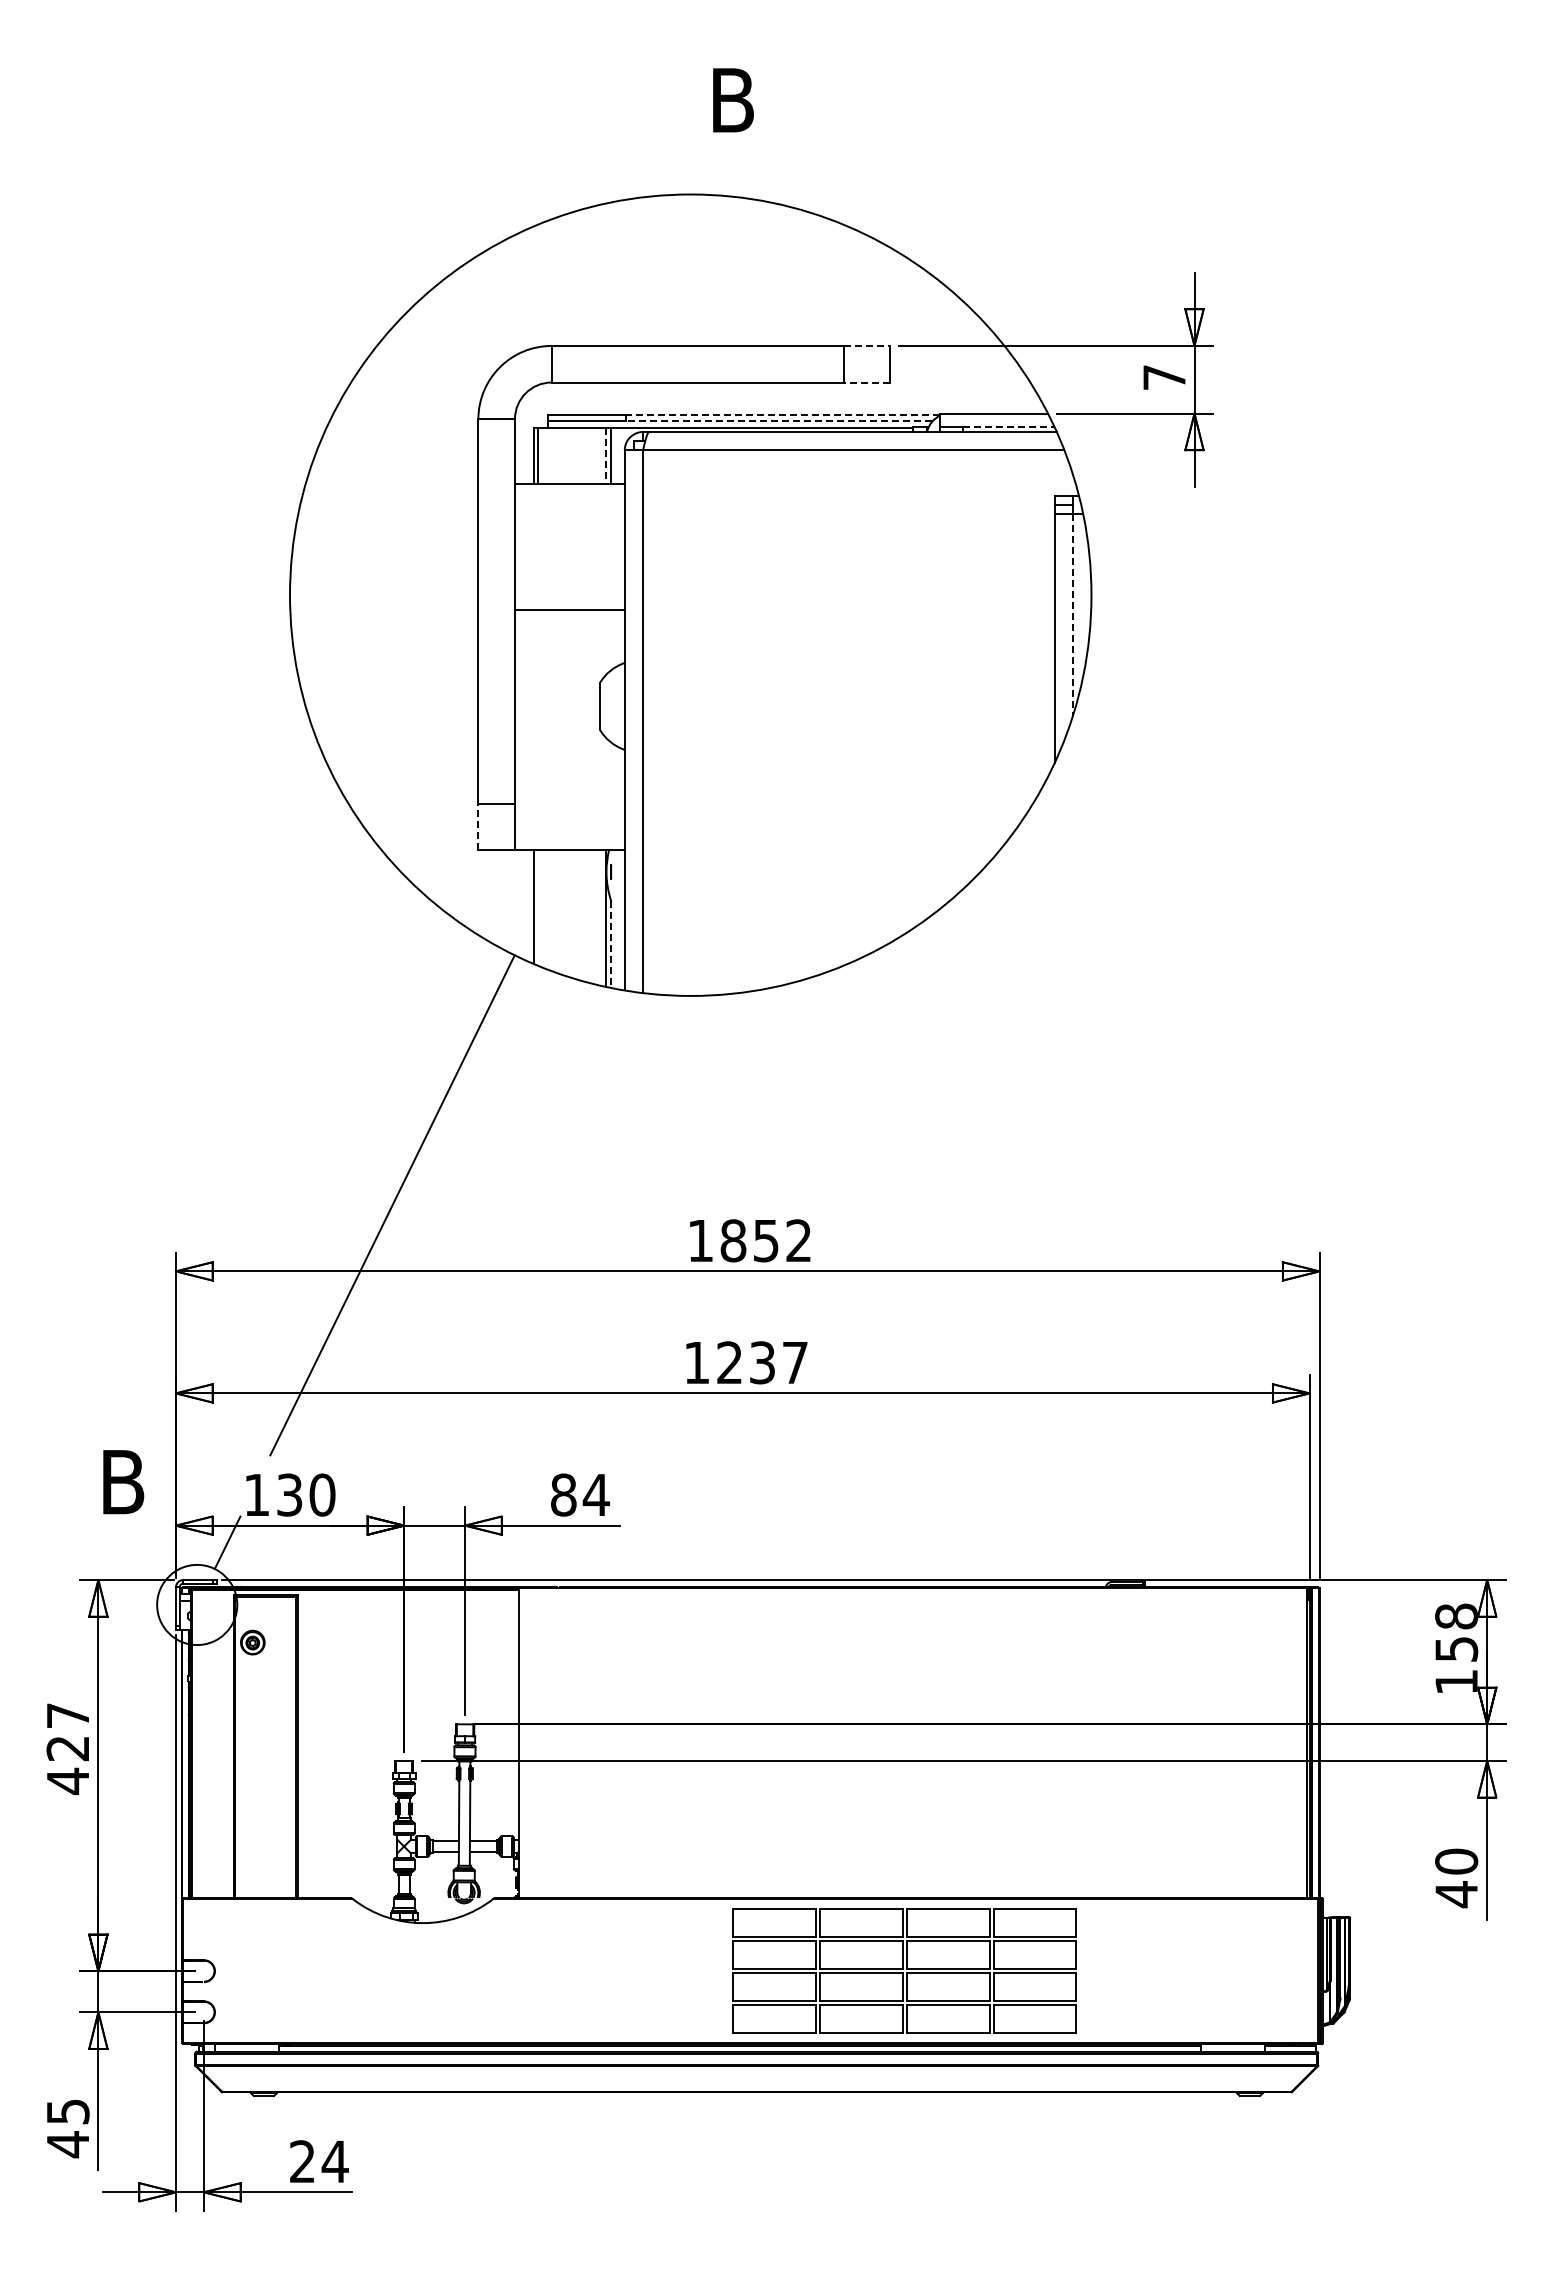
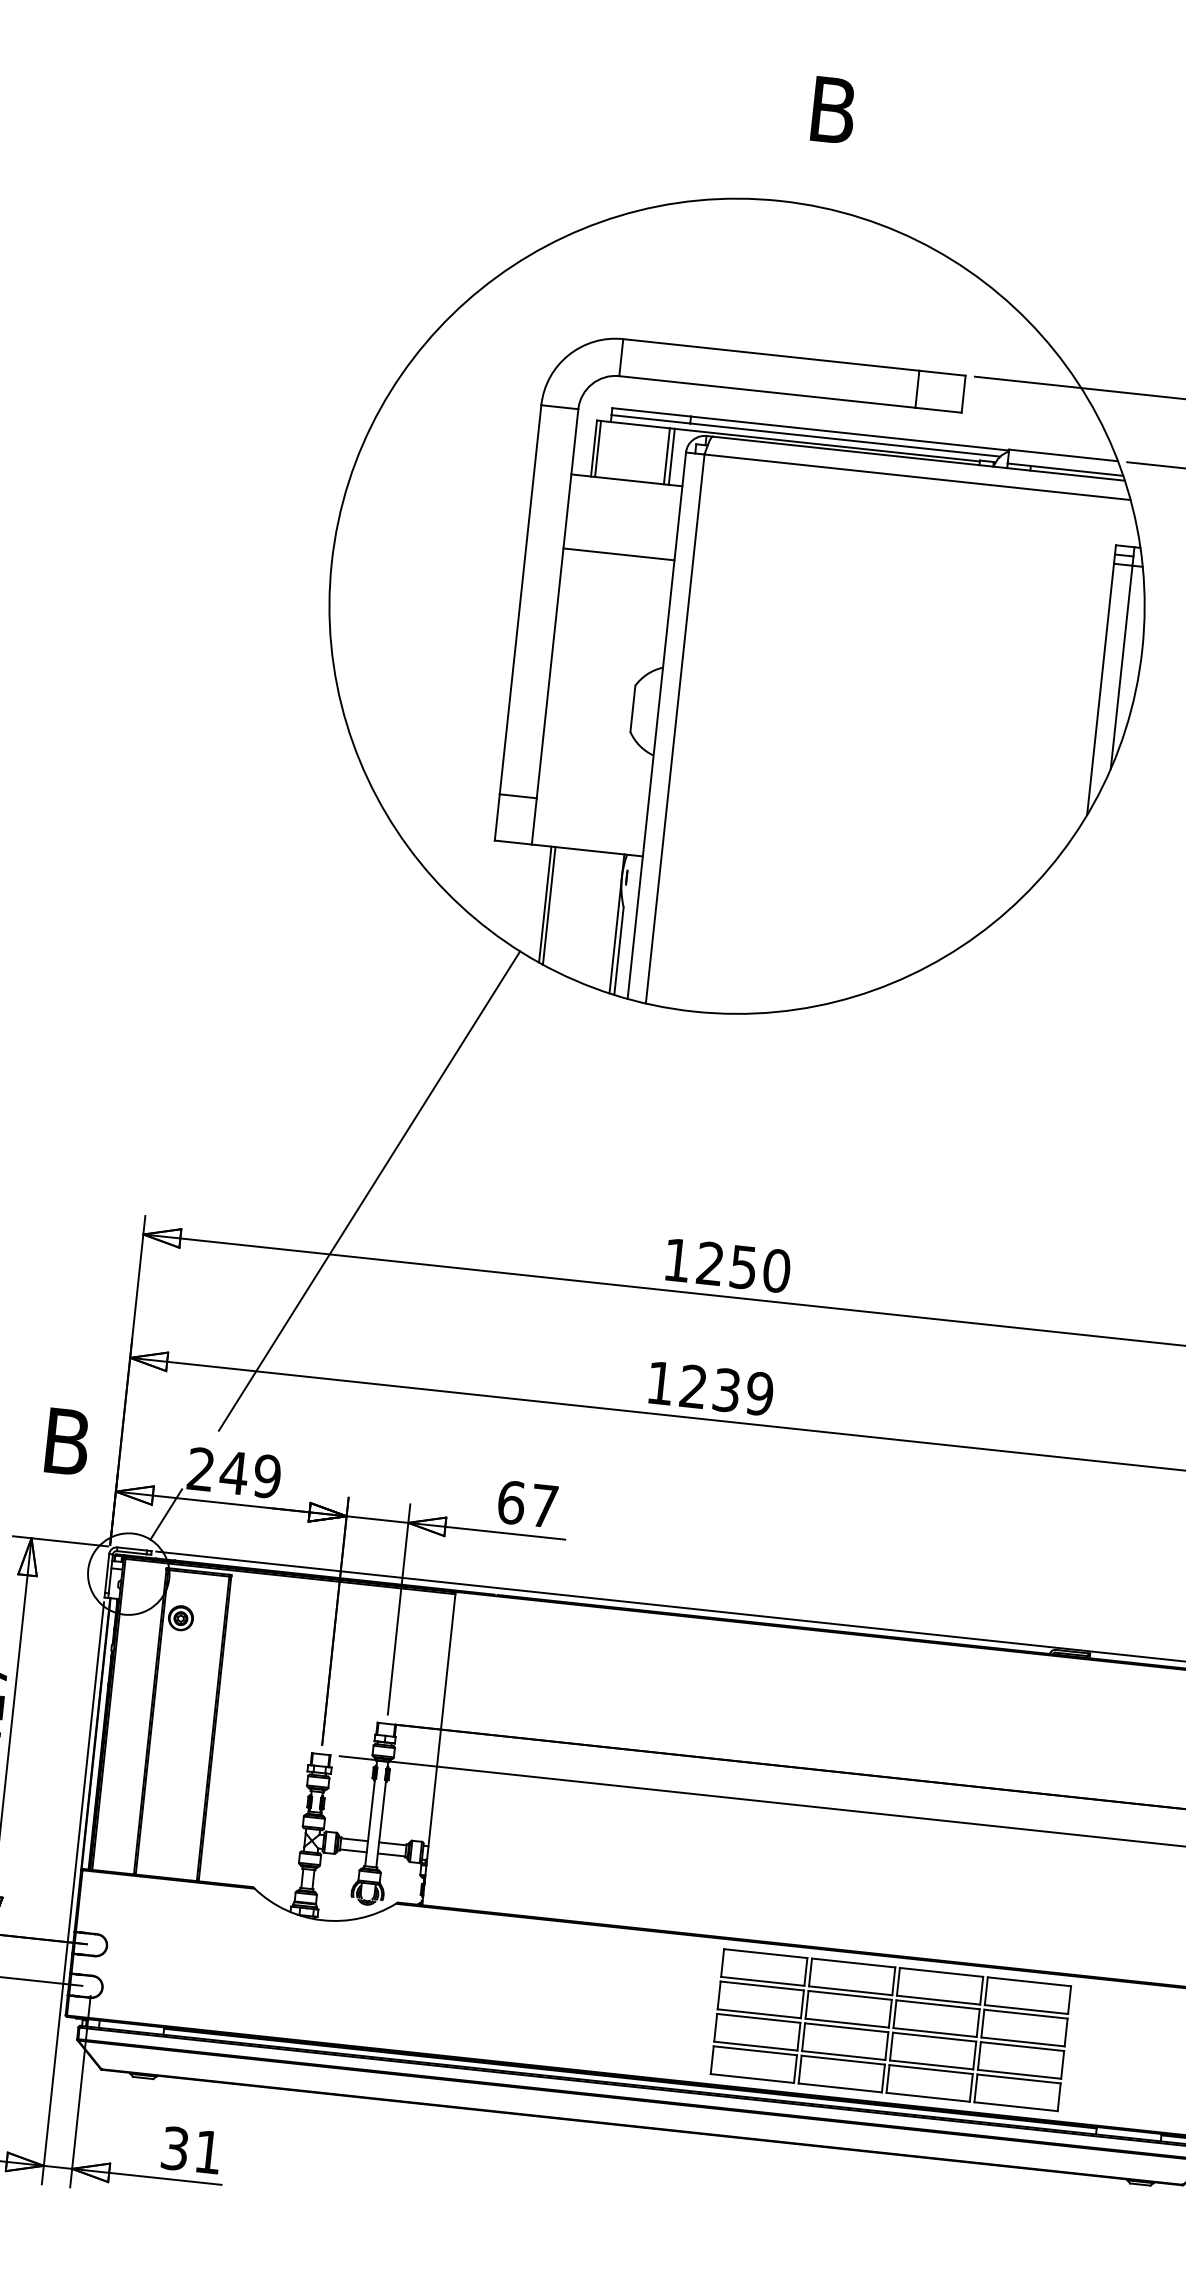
line: (867, 345) -> (942, 372), dashed -> solid
line: (867, 382) -> (938, 410), dashed -> solid
line: (782, 414) -> (849, 433), dashed -> solid
line: (778, 421) -> (844, 440), dashed -> solid
line: (1008, 427) -> (1076, 470), dashed -> solid
line: (606, 455) -> (666, 455), dashed -> solid
line: (569, 609) -> (618, 554), moved
line: (1073, 615) -> (1121, 668), dashed -> solid
line: (478, 826) -> (497, 817), dashed -> solid
line: (538, 907) -> (549, 905), added
line: (611, 945) -> (619, 951), dashed -> solid
text: (765, 1240) -> (742, 1266), 1852 -> 1250
text: (795, 1362) -> (760, 1393), 1237 -> 1239
text: (289, 1494) -> (234, 1472), 130 -> 249
text: (580, 1494) -> (528, 1503), 84 -> 67
part: (904, 1970) -> (890, 2029), moved
text: (319, 2161) -> (192, 2150), 24 -> 31

